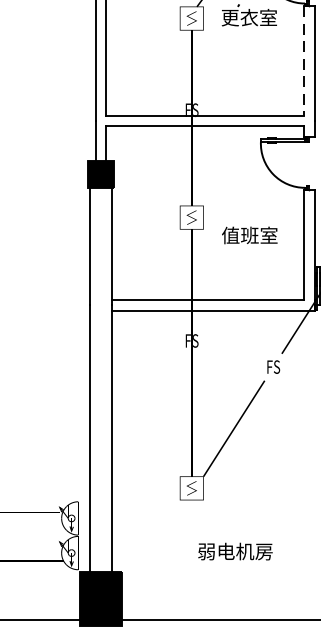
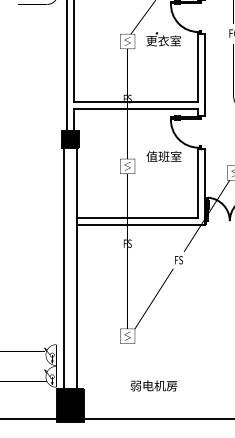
line: (303, 61) -> (197, 68), dashed -> solid
text: (249, 235) -> (163, 156), moved
text: (234, 550) -> (153, 385), moved

